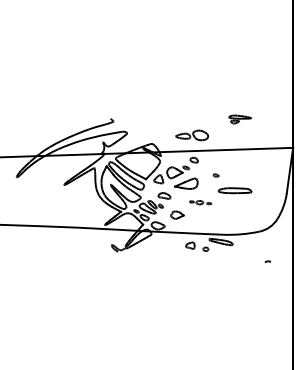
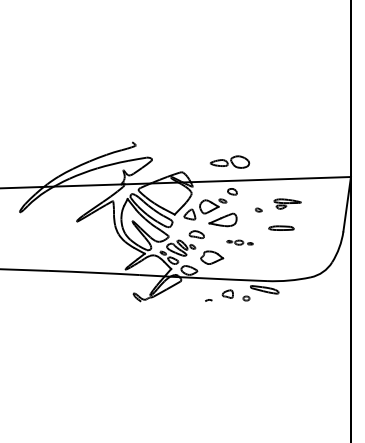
part: (240, 119) -> (287, 203), moved
part: (235, 190) -> (281, 227), size x0.62
part: (177, 215) -> (212, 257), size x1.43
part: (267, 261) -> (208, 300), moved

